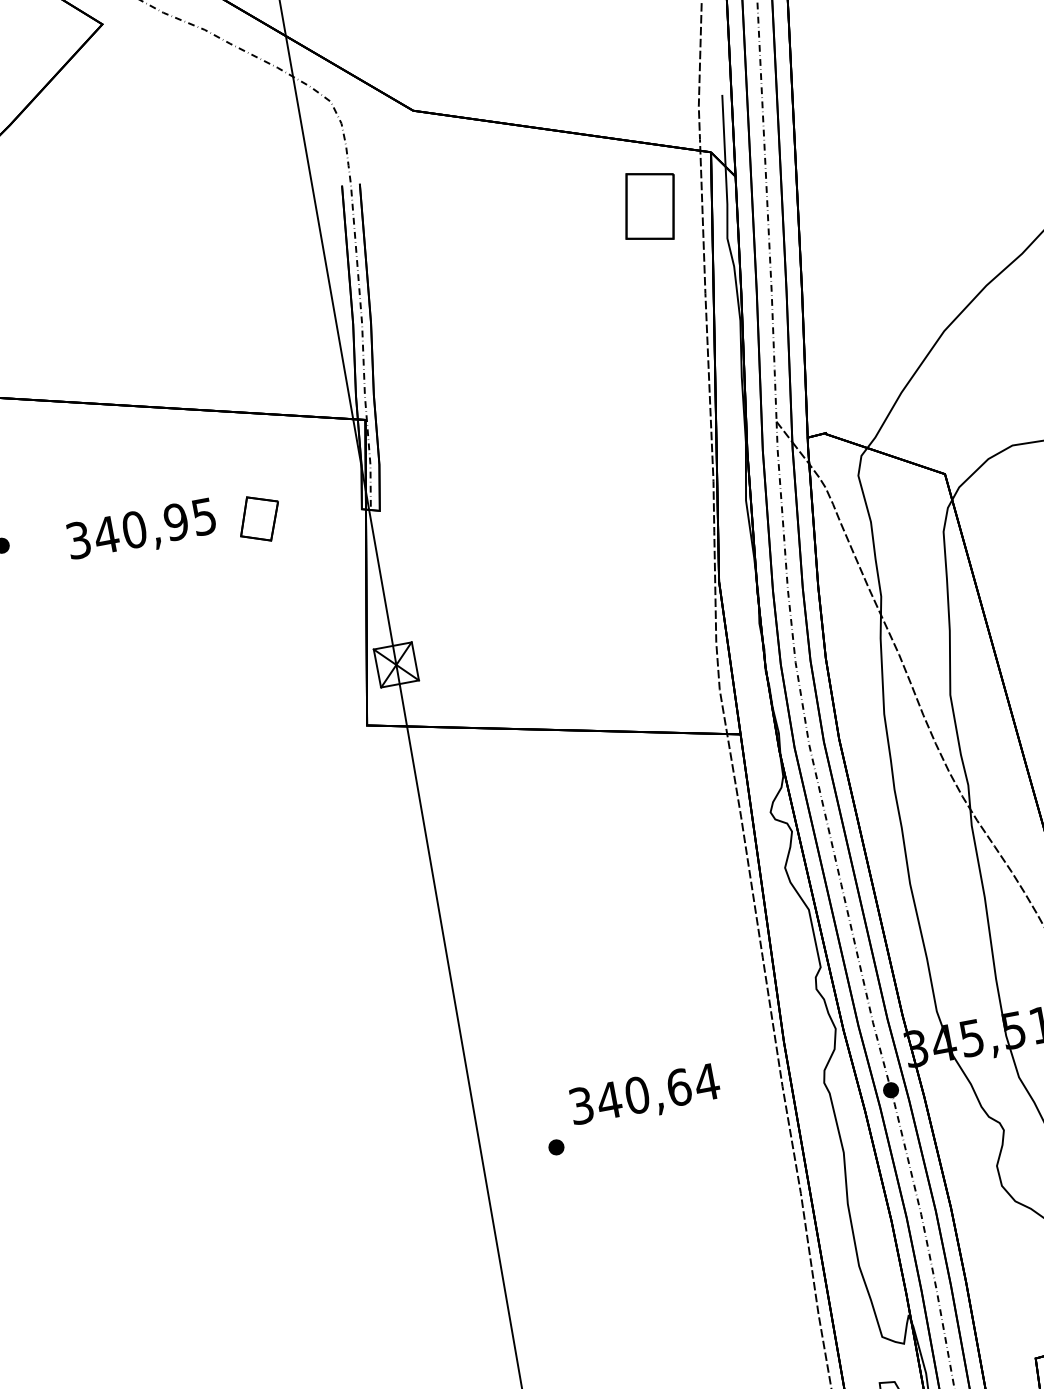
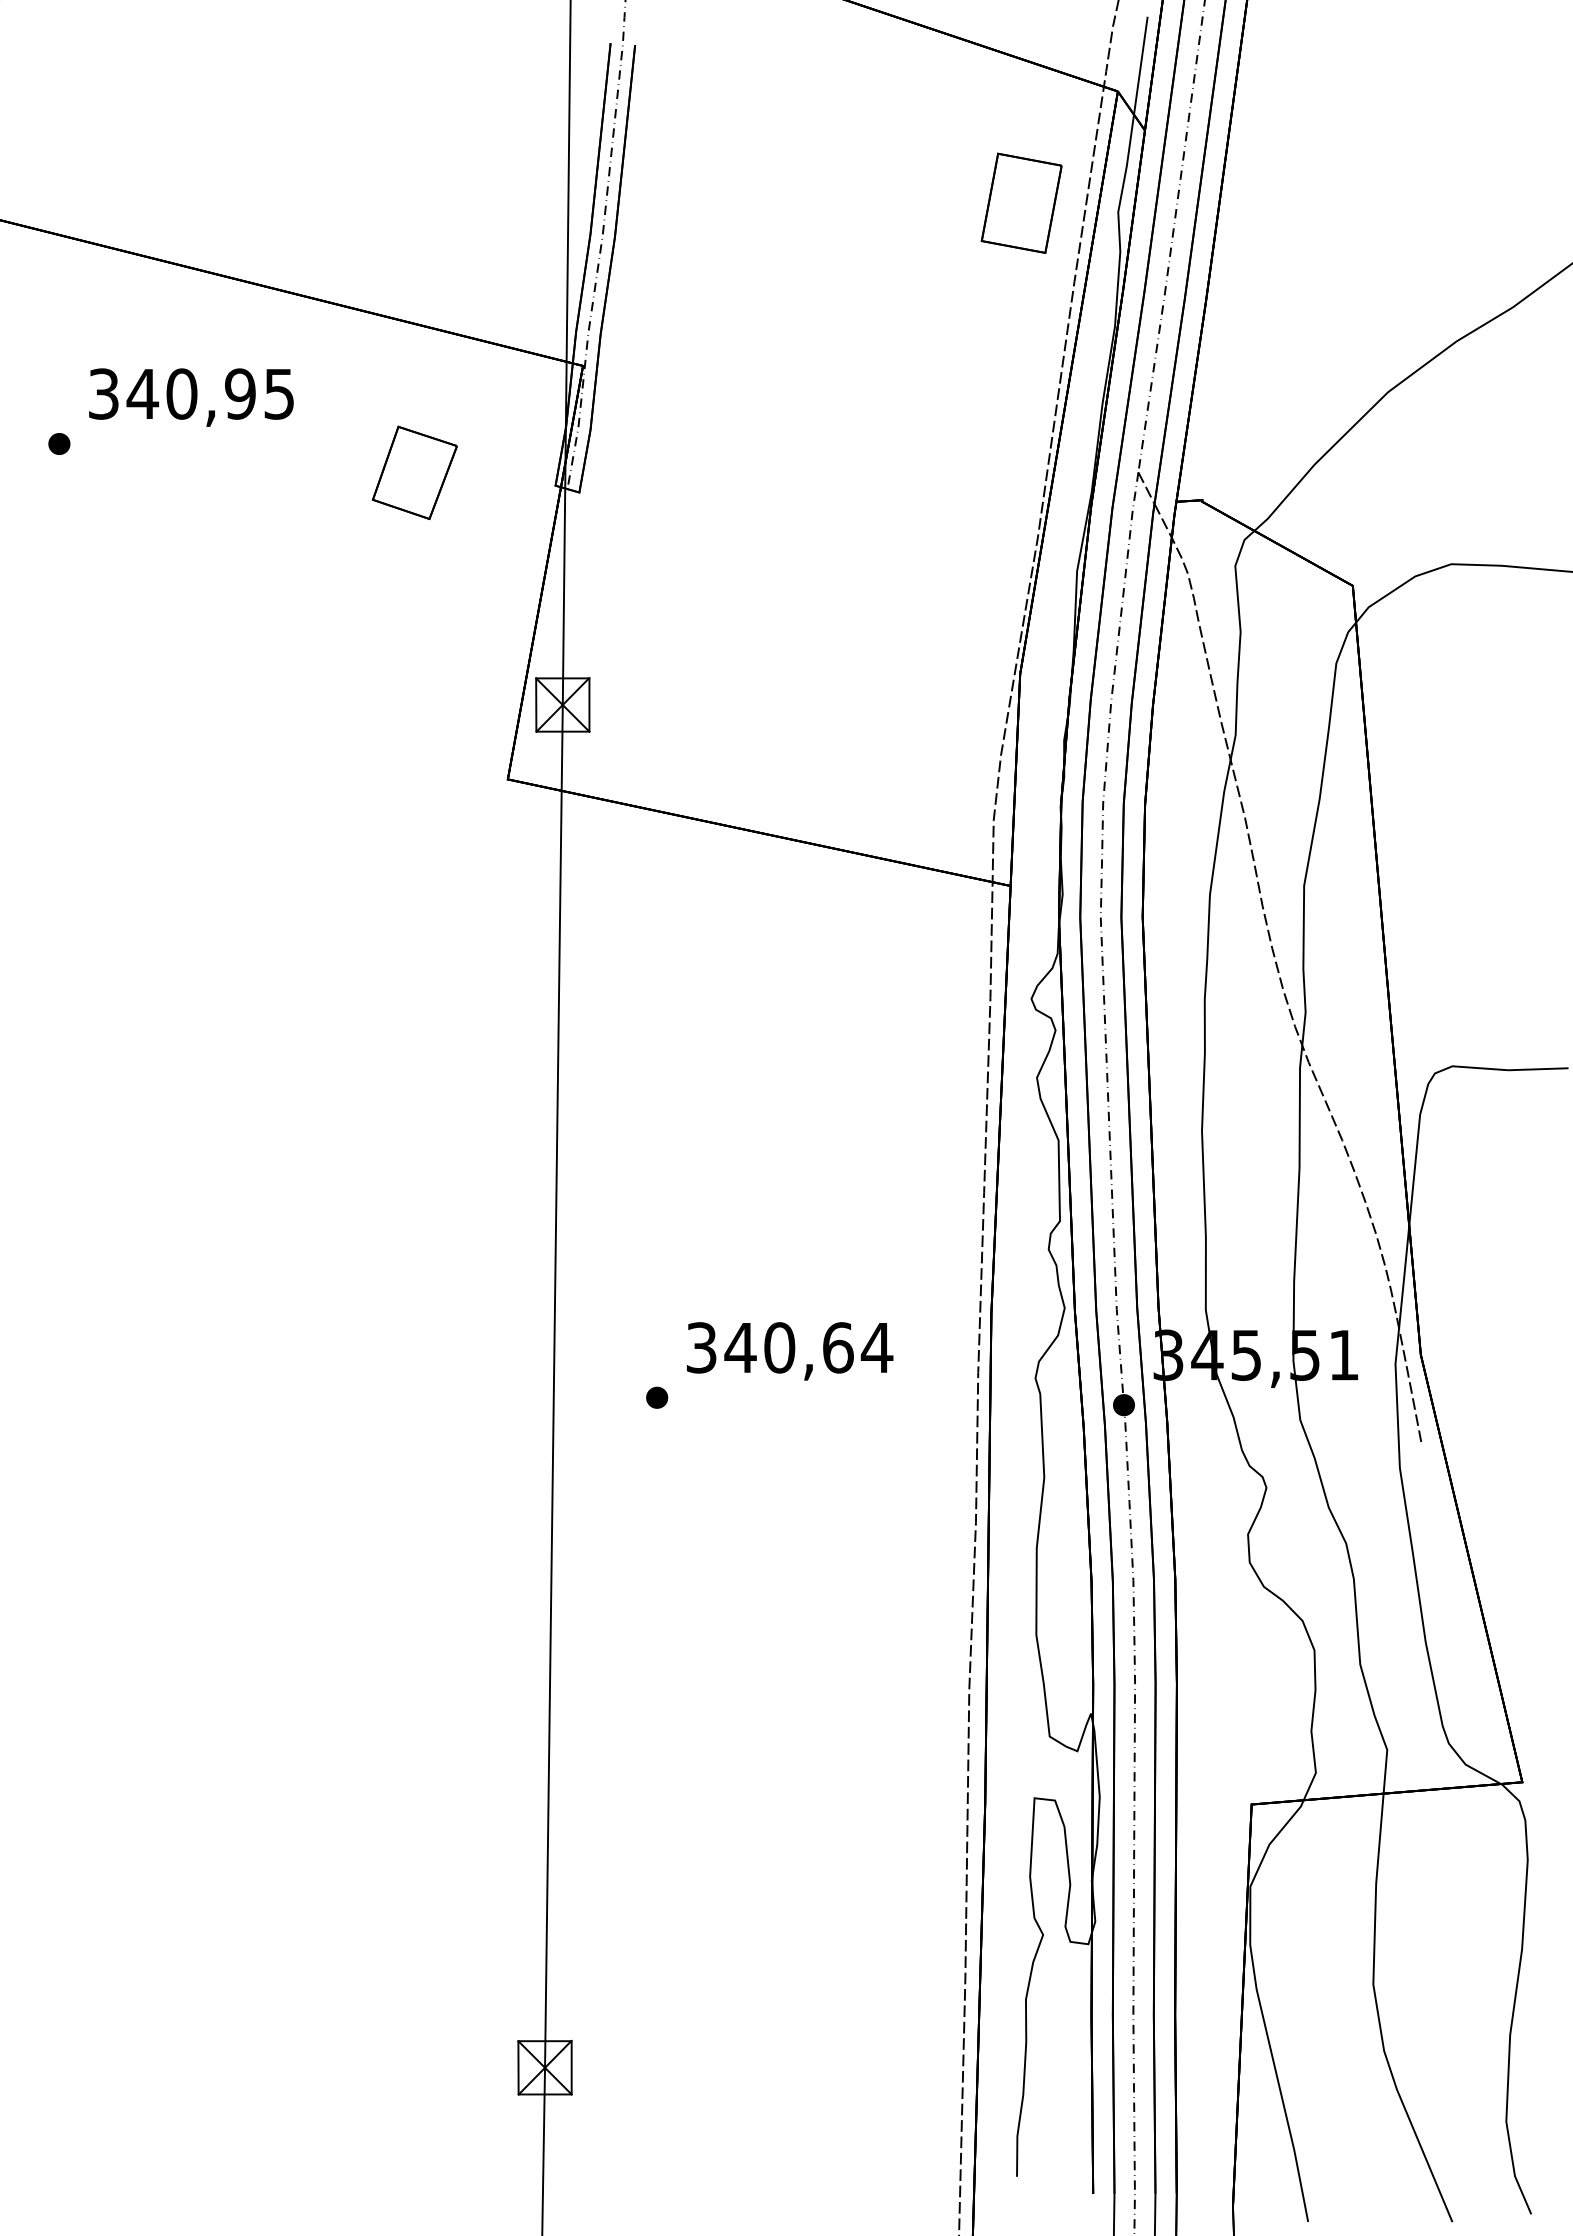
part: (649, 205) -> (1021, 202), moved
part: (259, 518) -> (414, 472), size x1.43
text: (141, 531) -> (191, 397), moved

